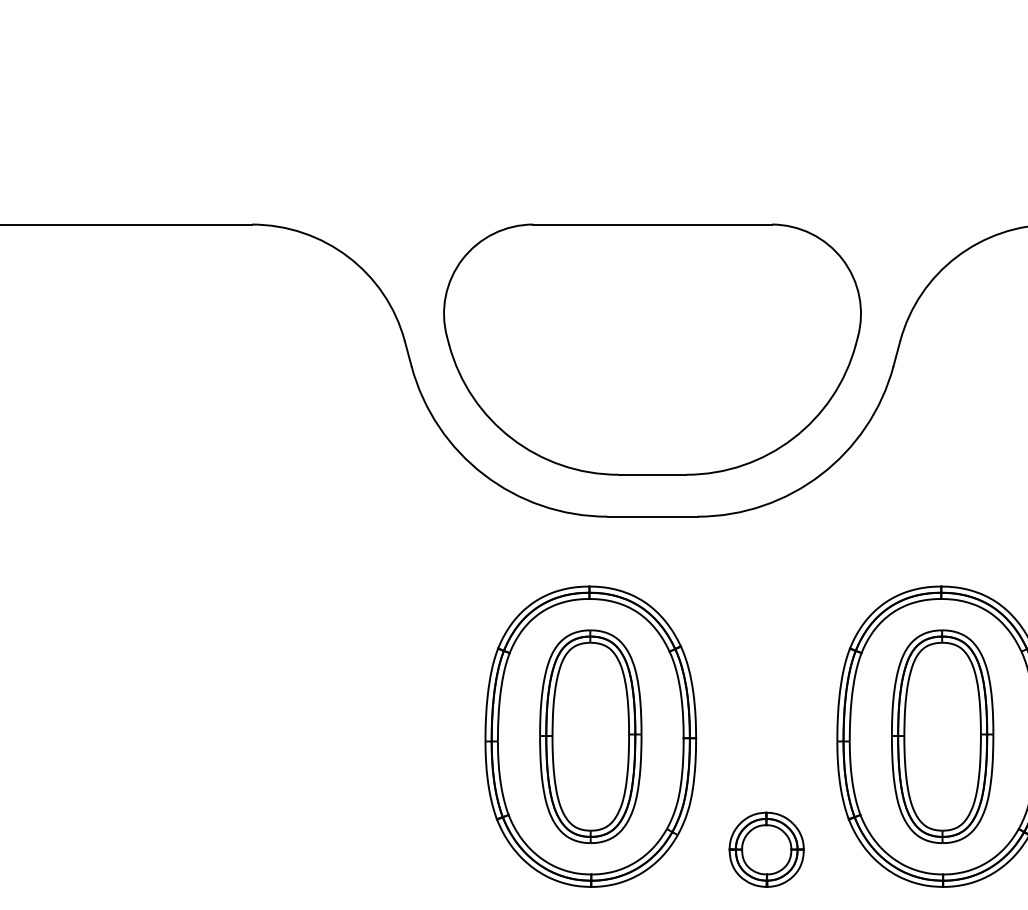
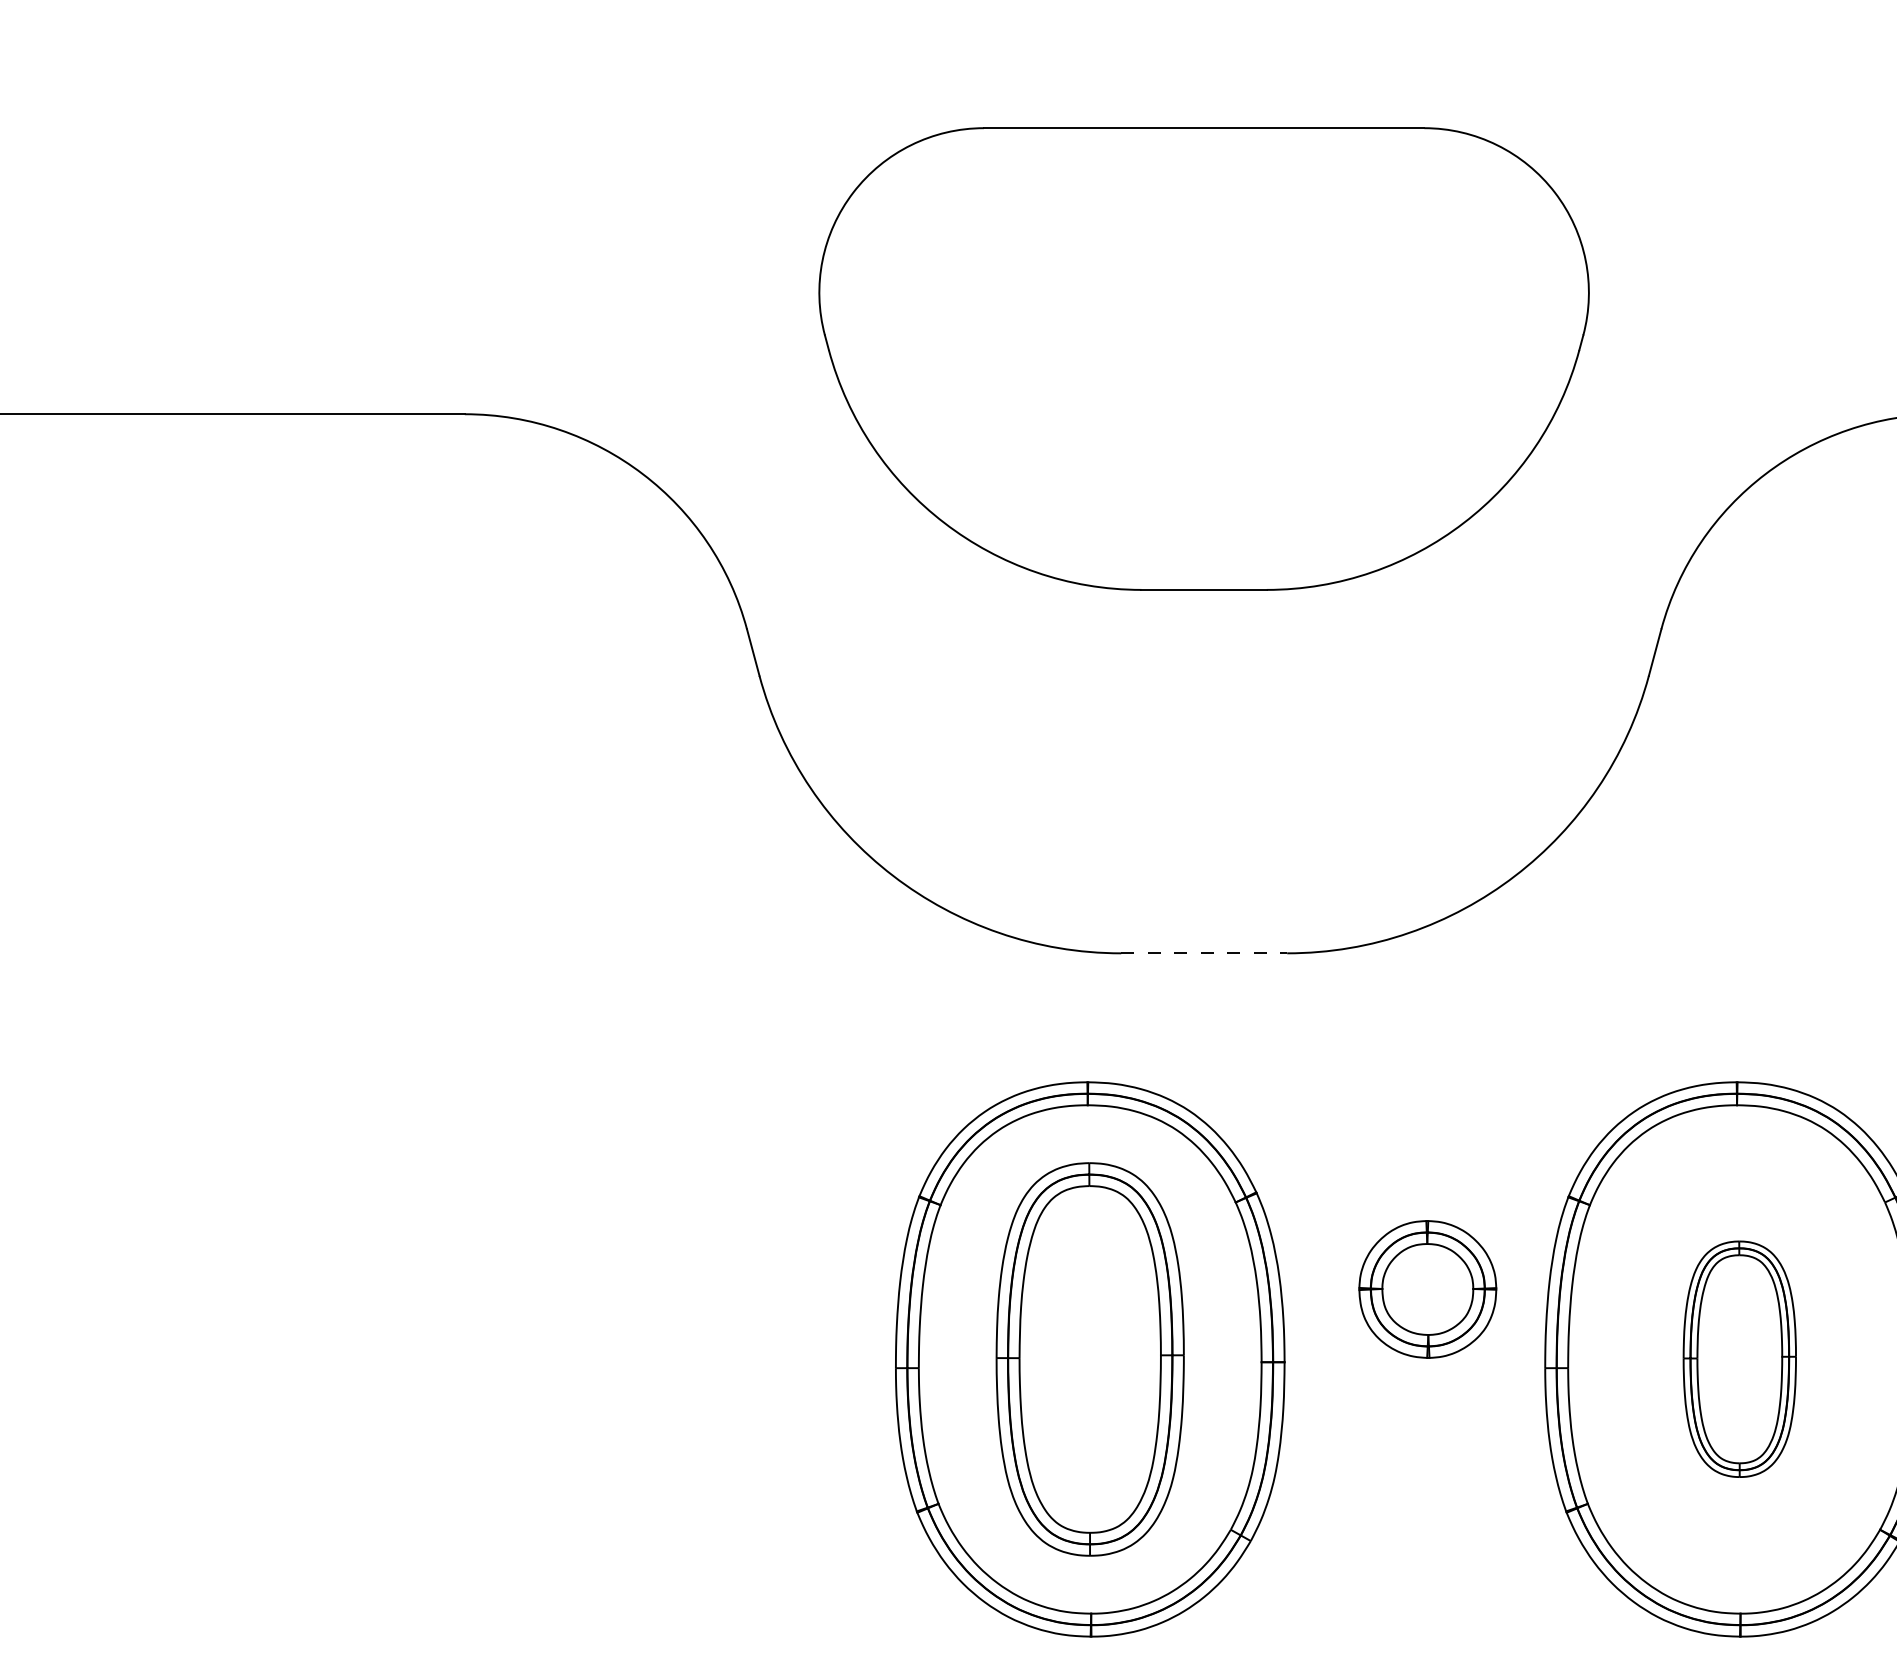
part: (652, 349) -> (1204, 358), moved
line: (652, 516) -> (1204, 952), solid -> dashed
part: (942, 736) -> (1739, 1359), size x0.6
part: (766, 849) -> (1427, 1288), moved

